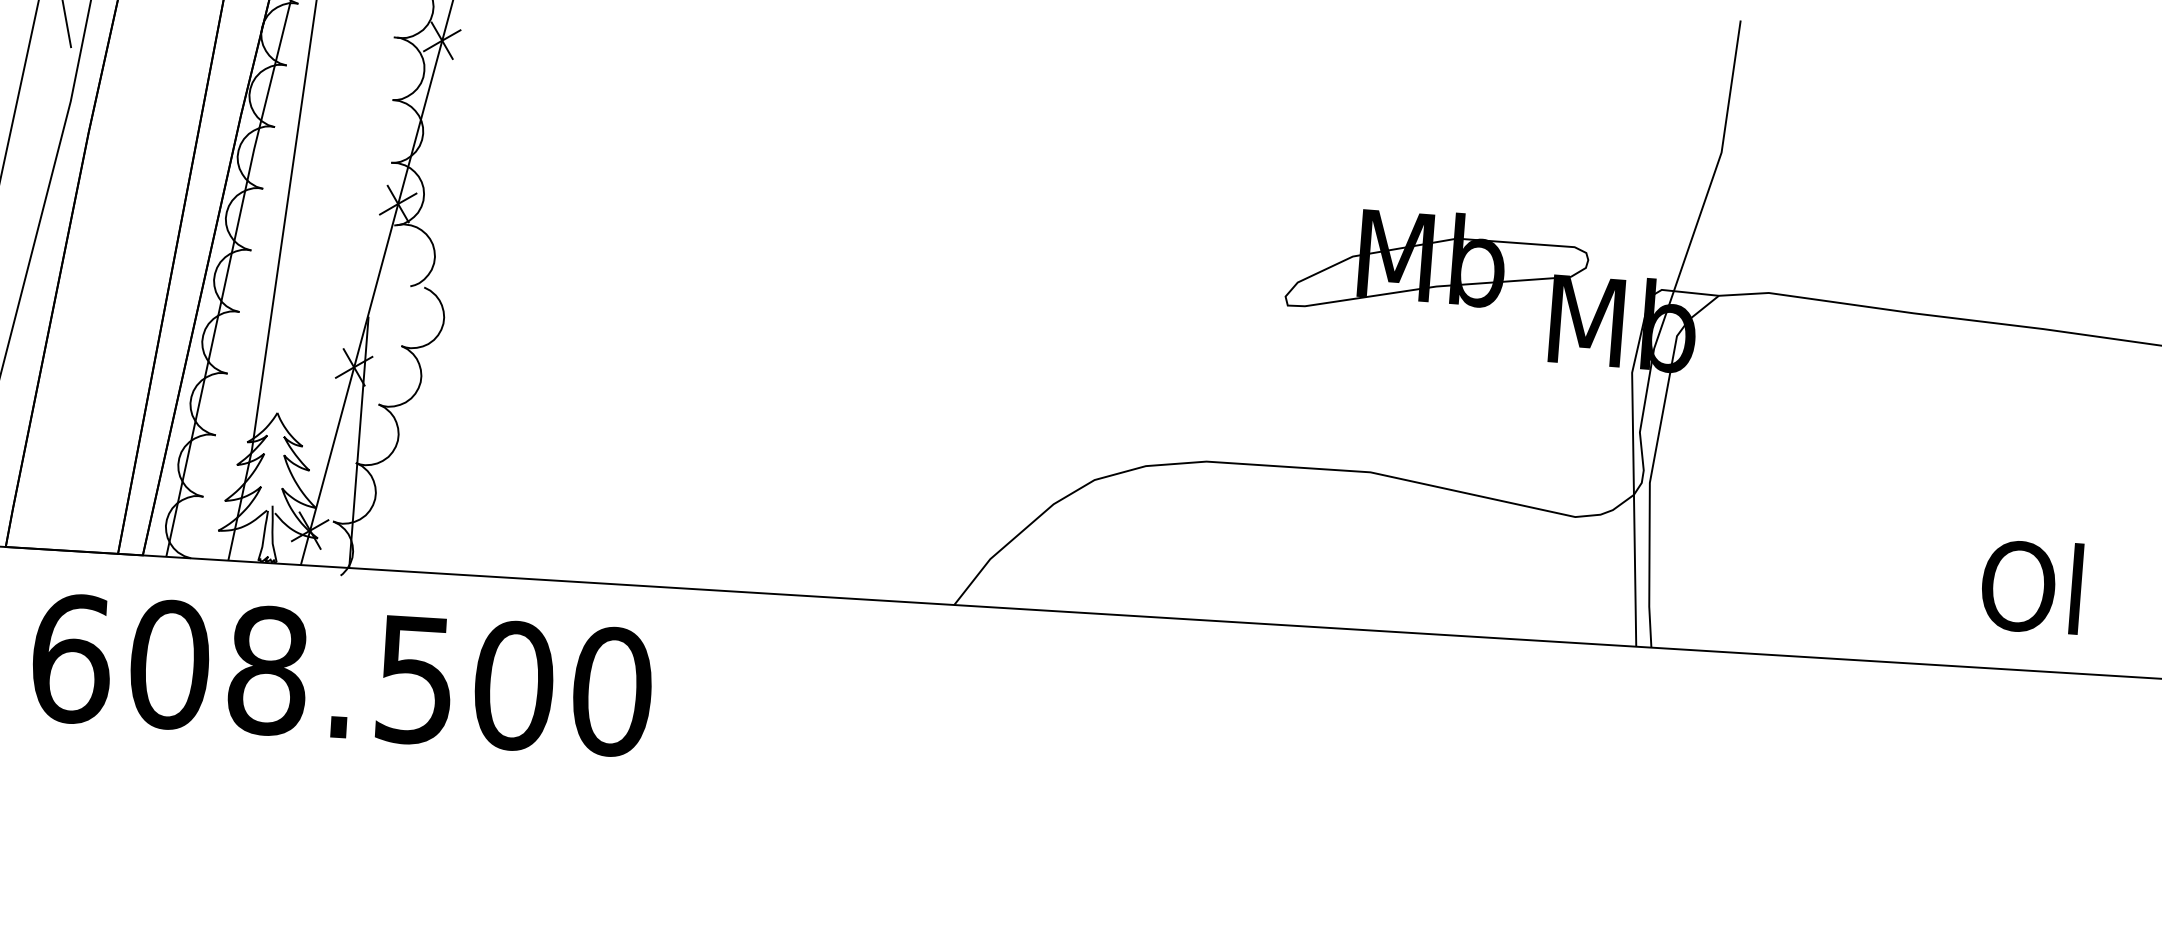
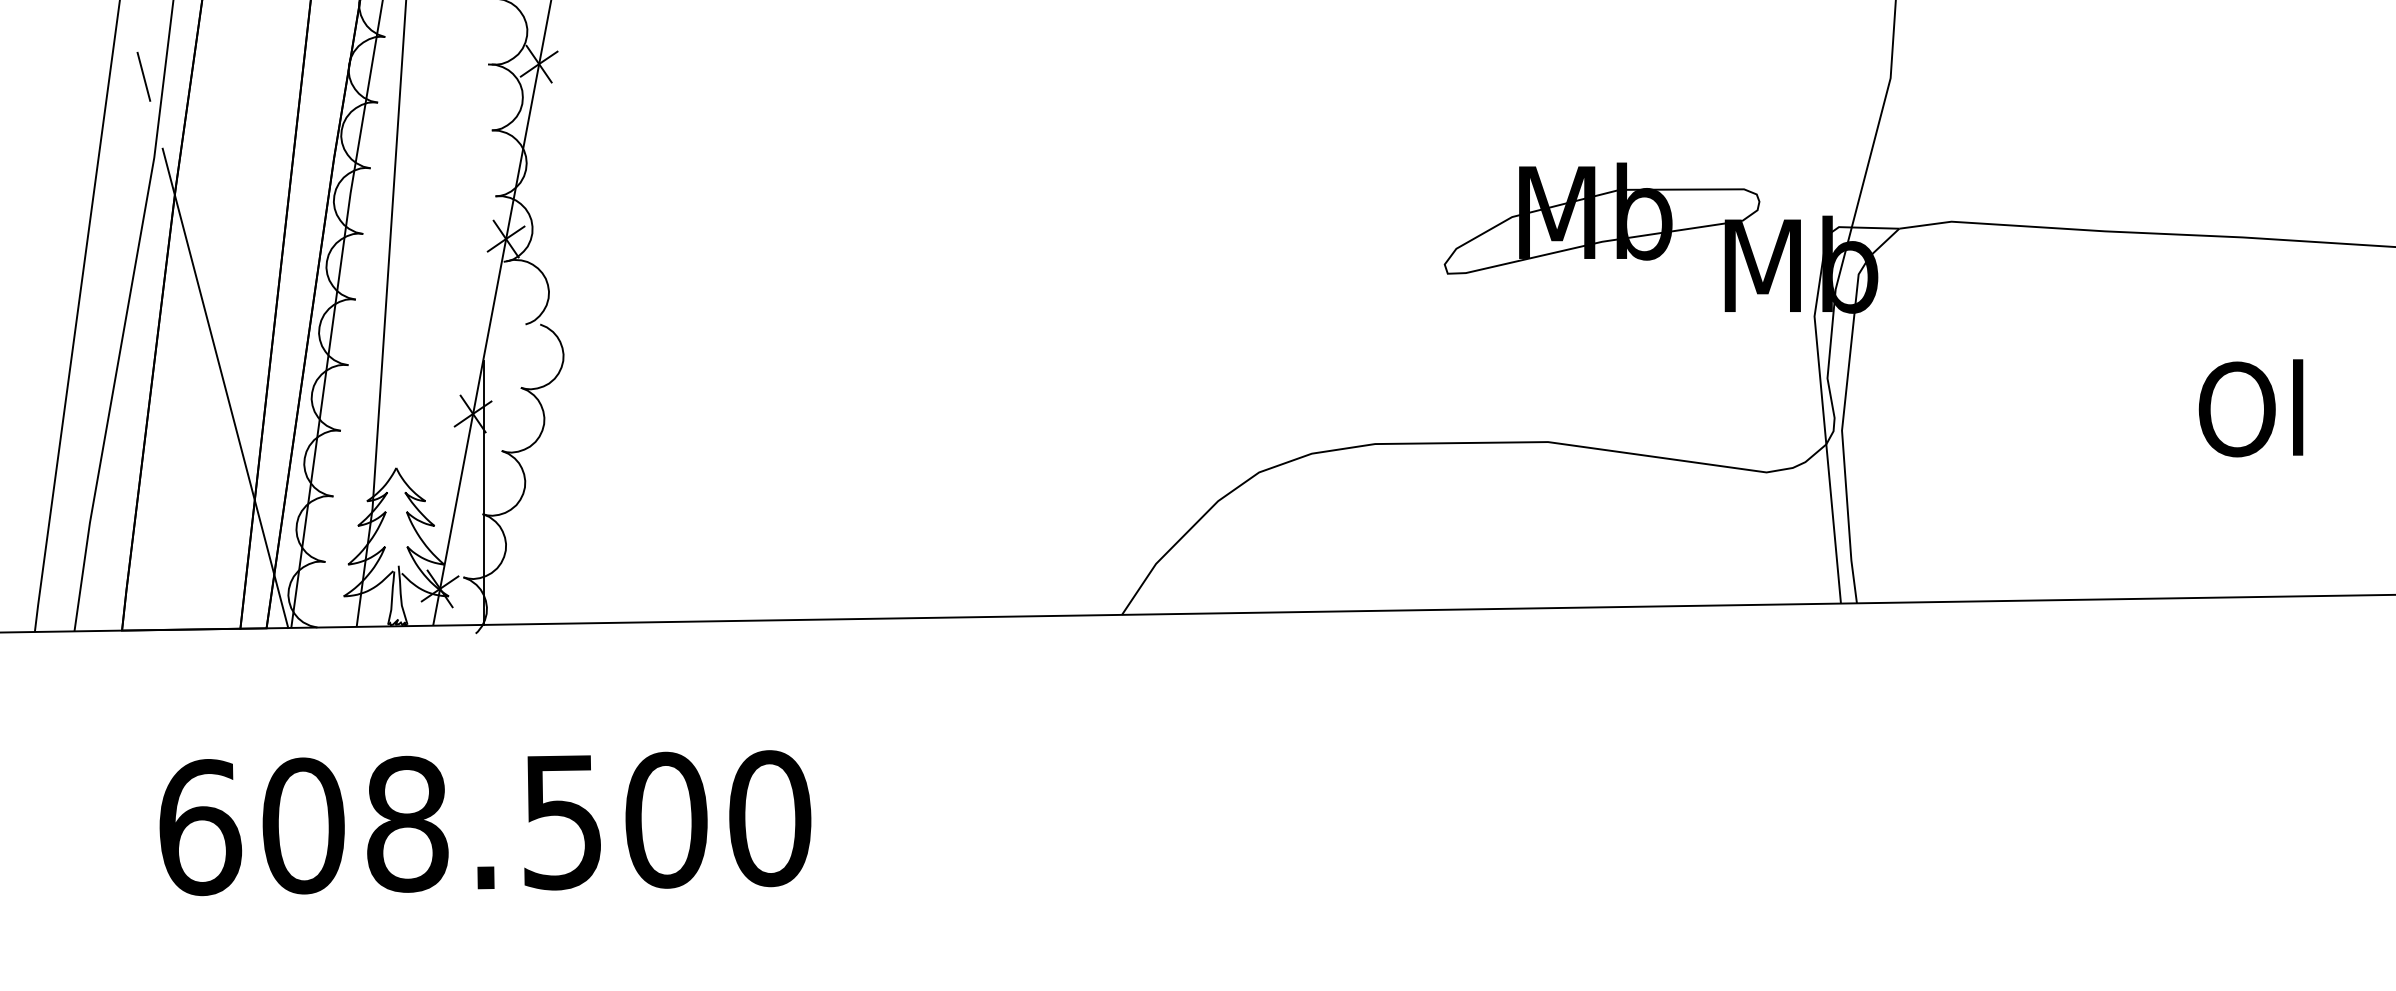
line: (121, 324) -> (225, 387), added
text: (2031, 586) -> (2250, 408), moved
text: (342, 675) -> (485, 823), moved

